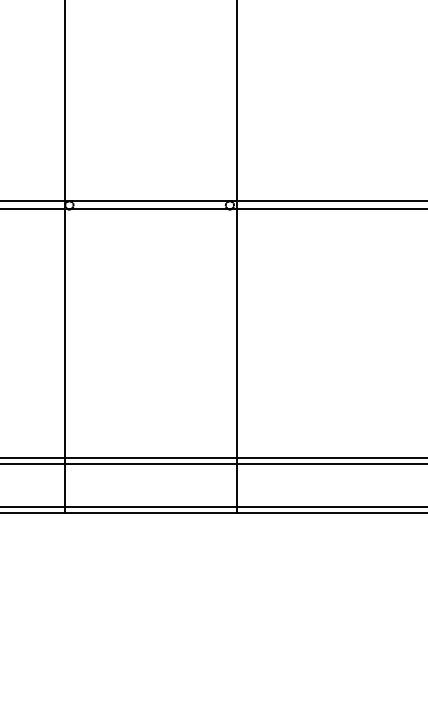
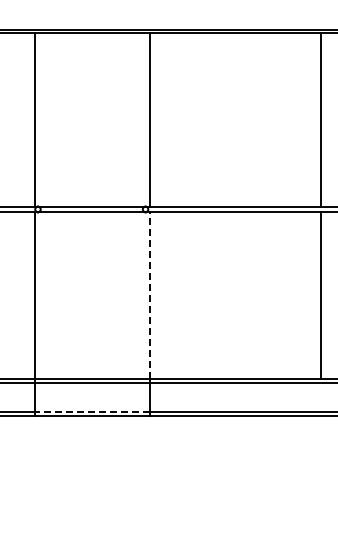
line: (237, 333) -> (150, 295), solid -> dashed
line: (150, 506) -> (92, 411), solid -> dashed

